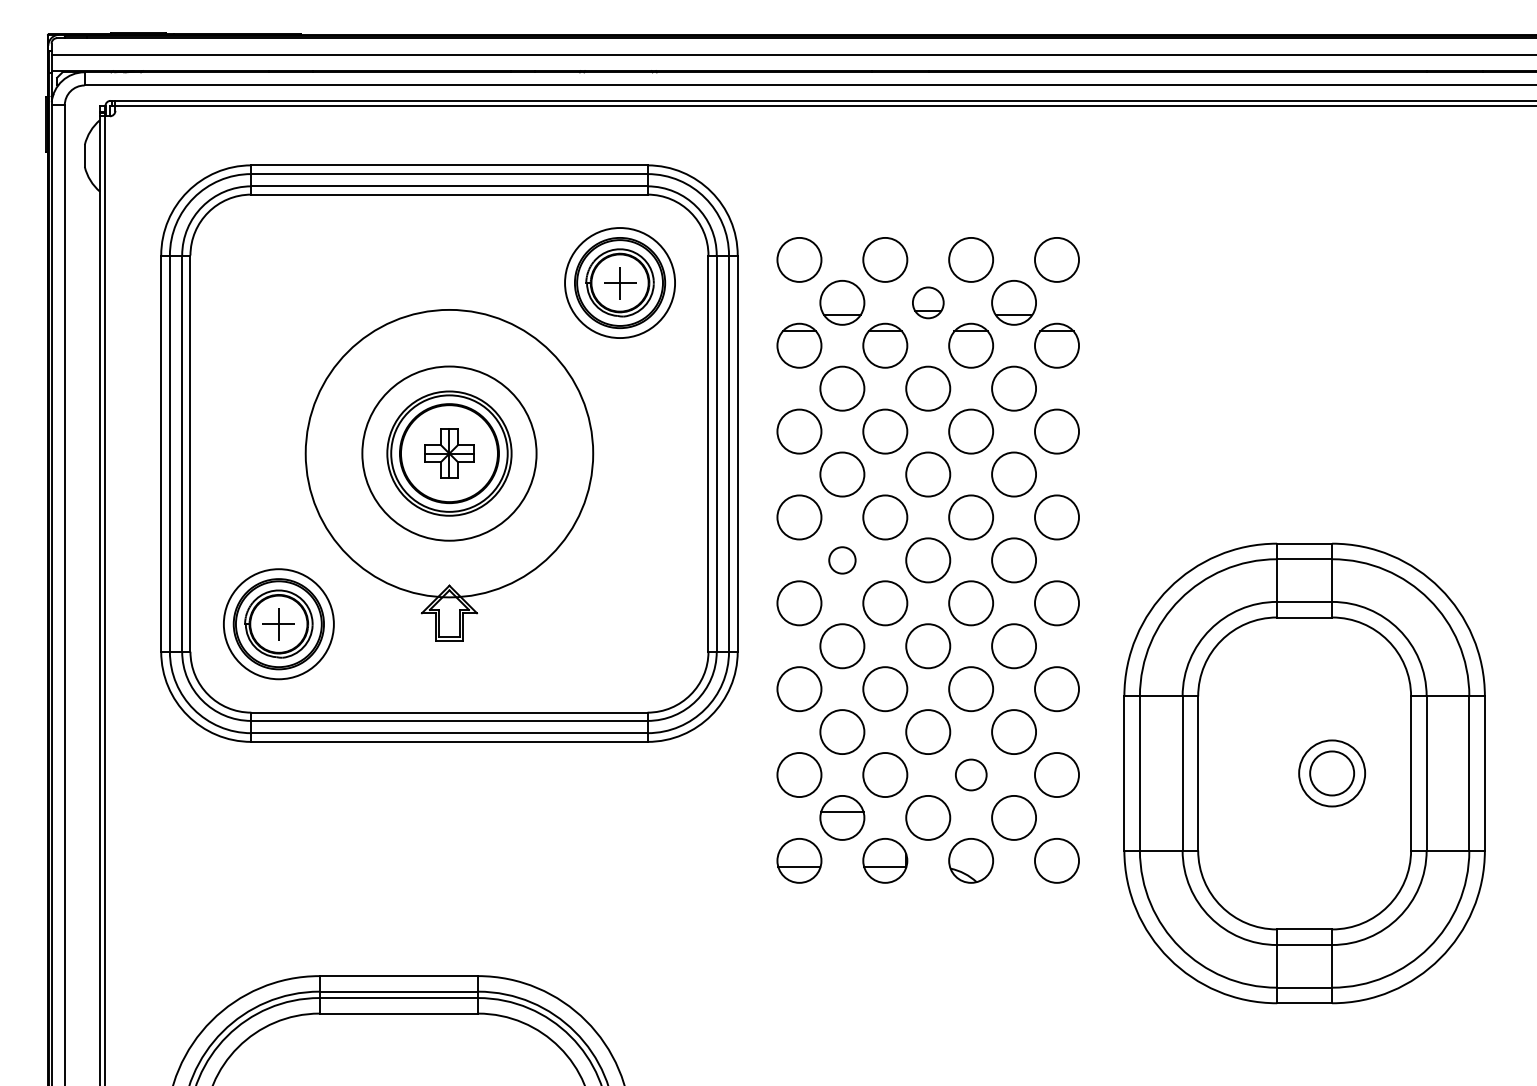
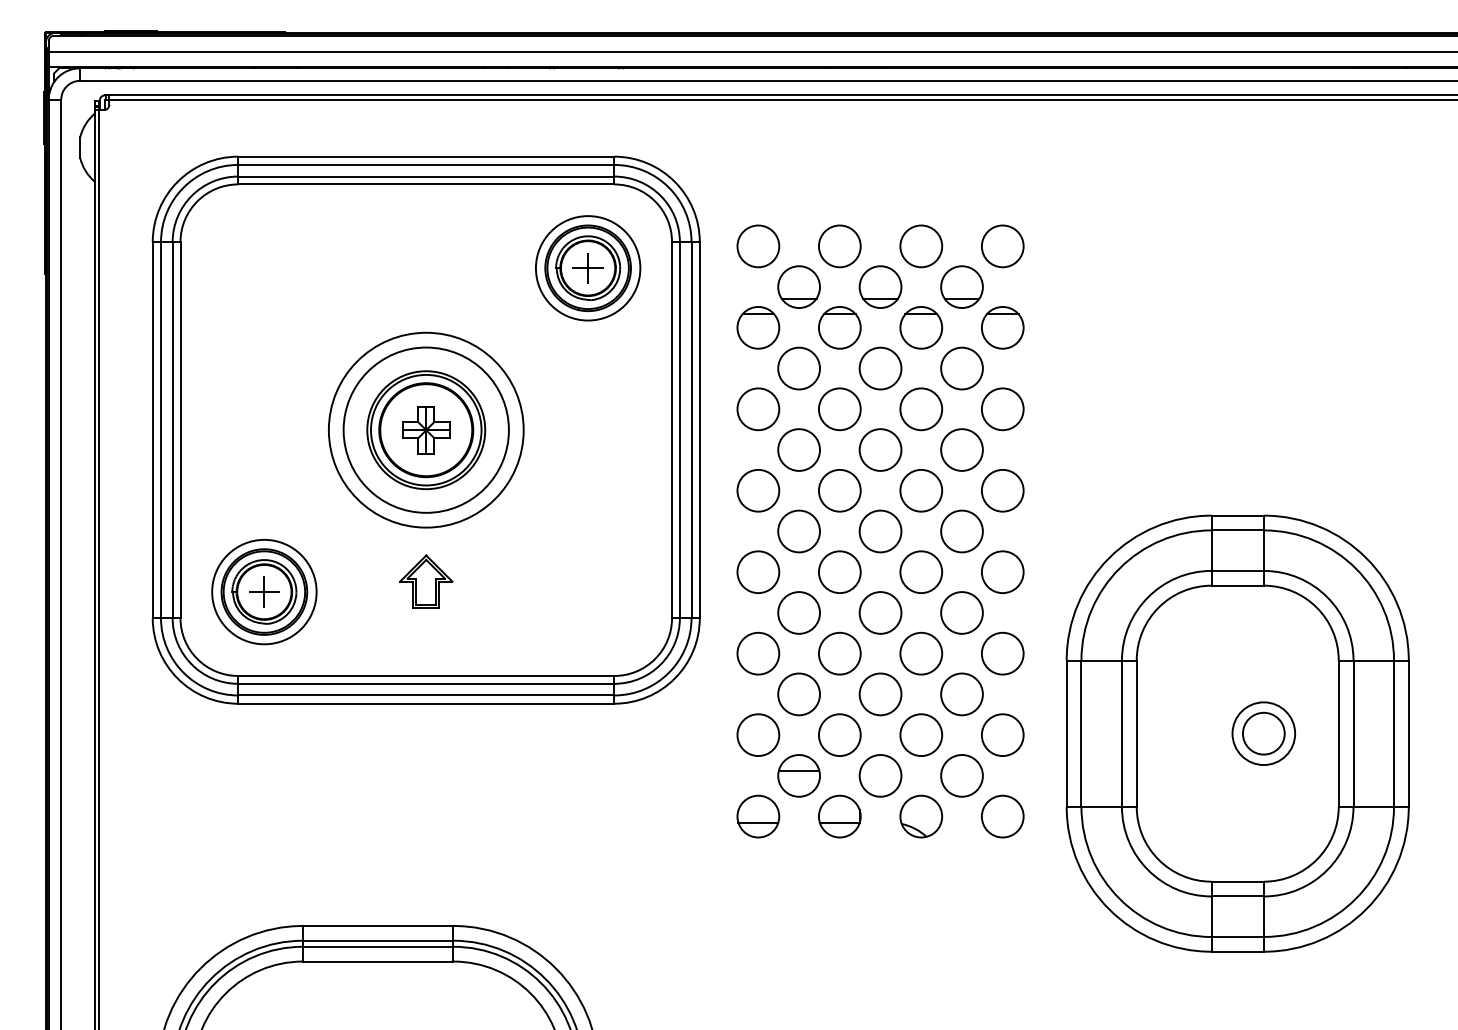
part: (928, 302) -> (880, 286), size x1.43
circle: (449, 453) -> (426, 430), size x0.71
circle: (842, 560) -> (799, 531), size x1.67
circle: (971, 774) -> (921, 734), size x1.43

